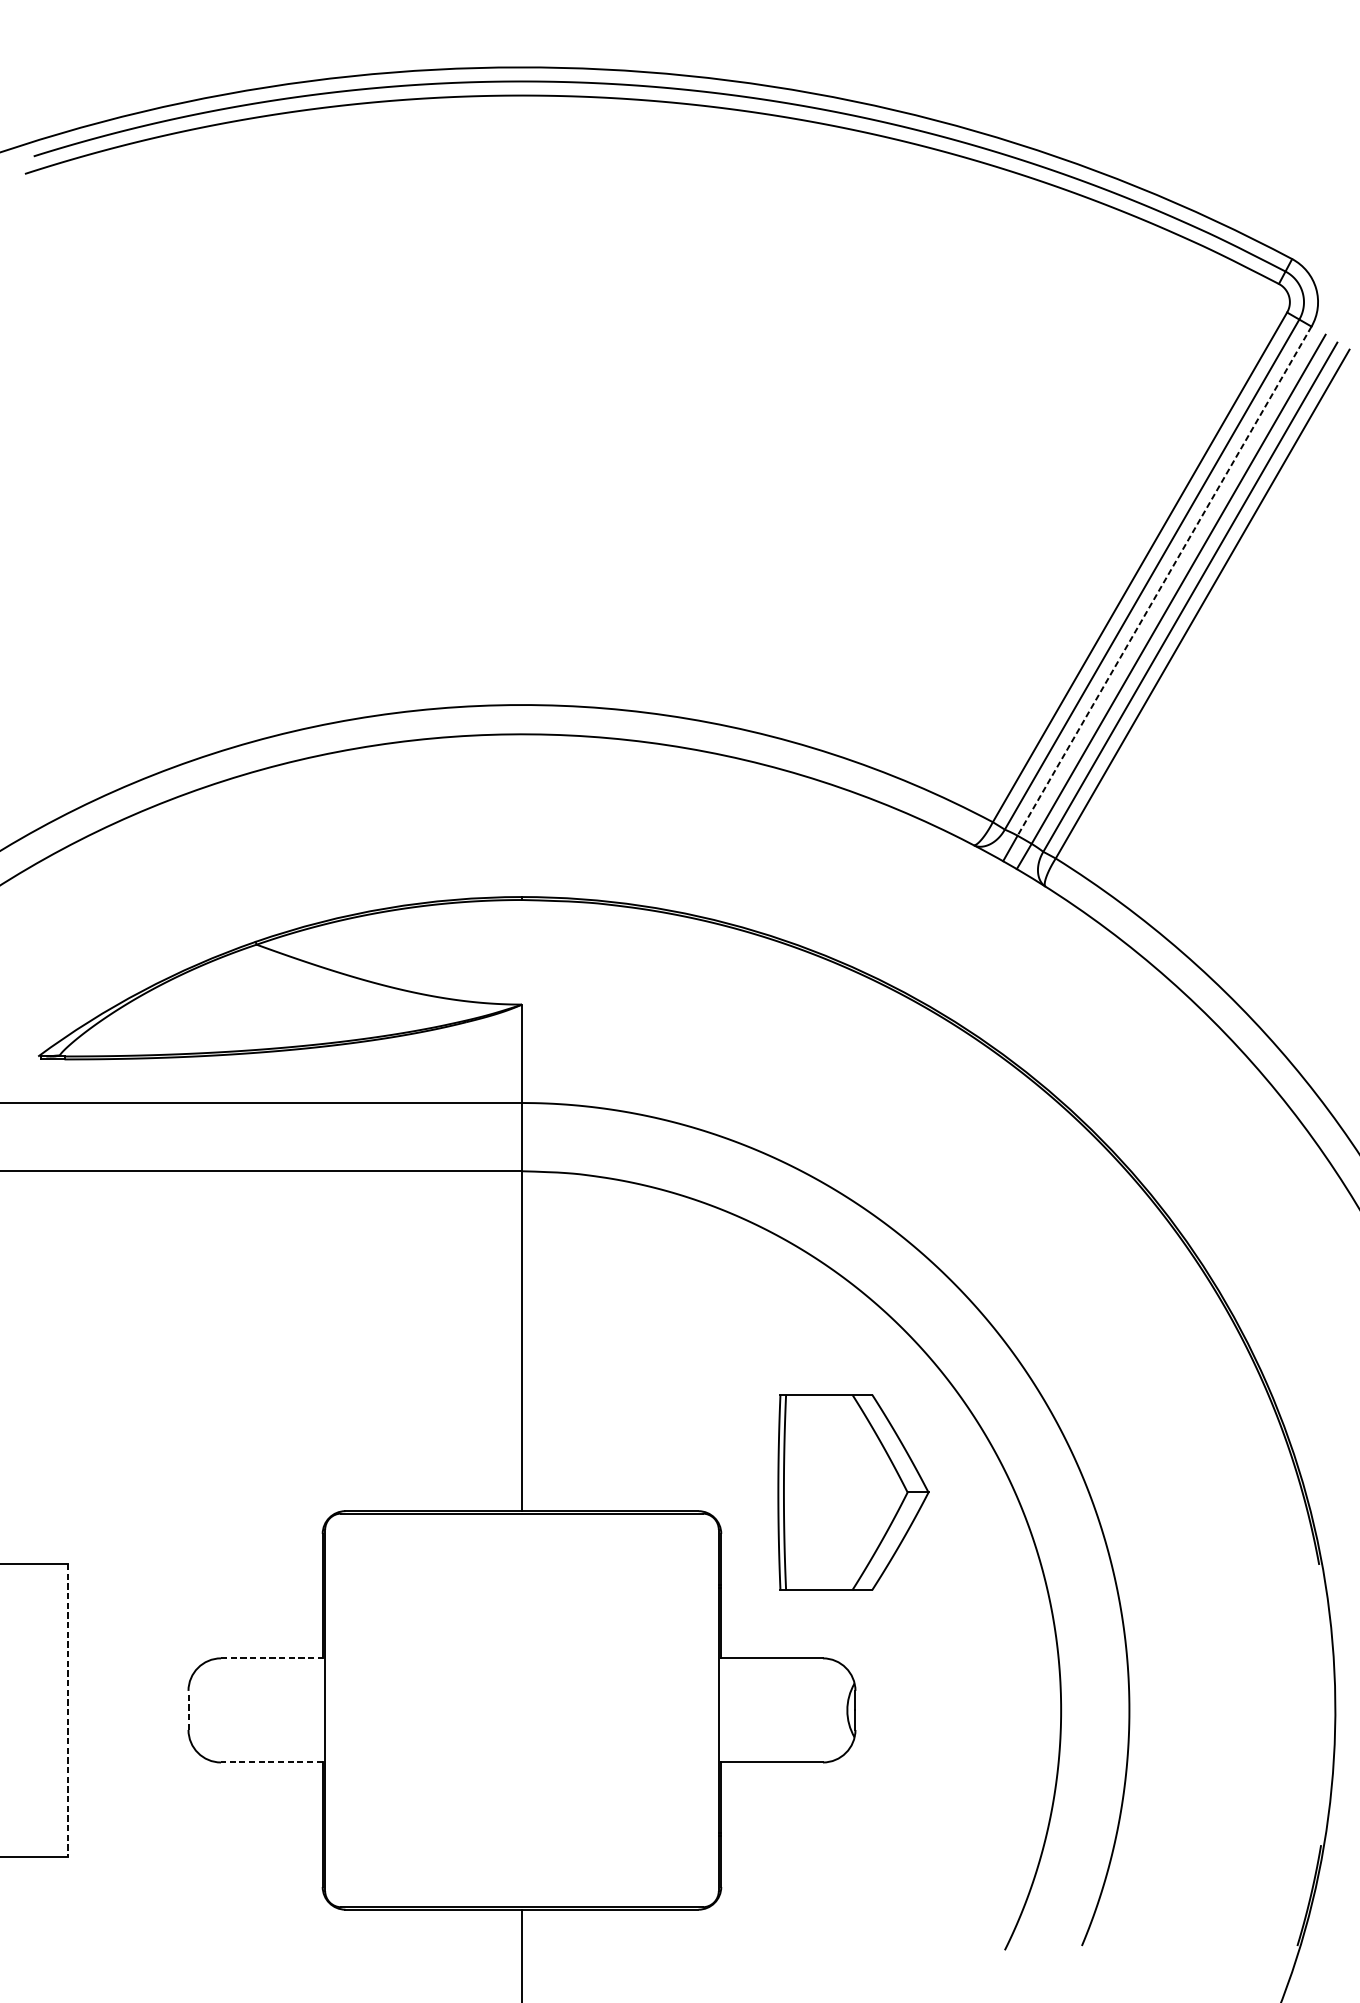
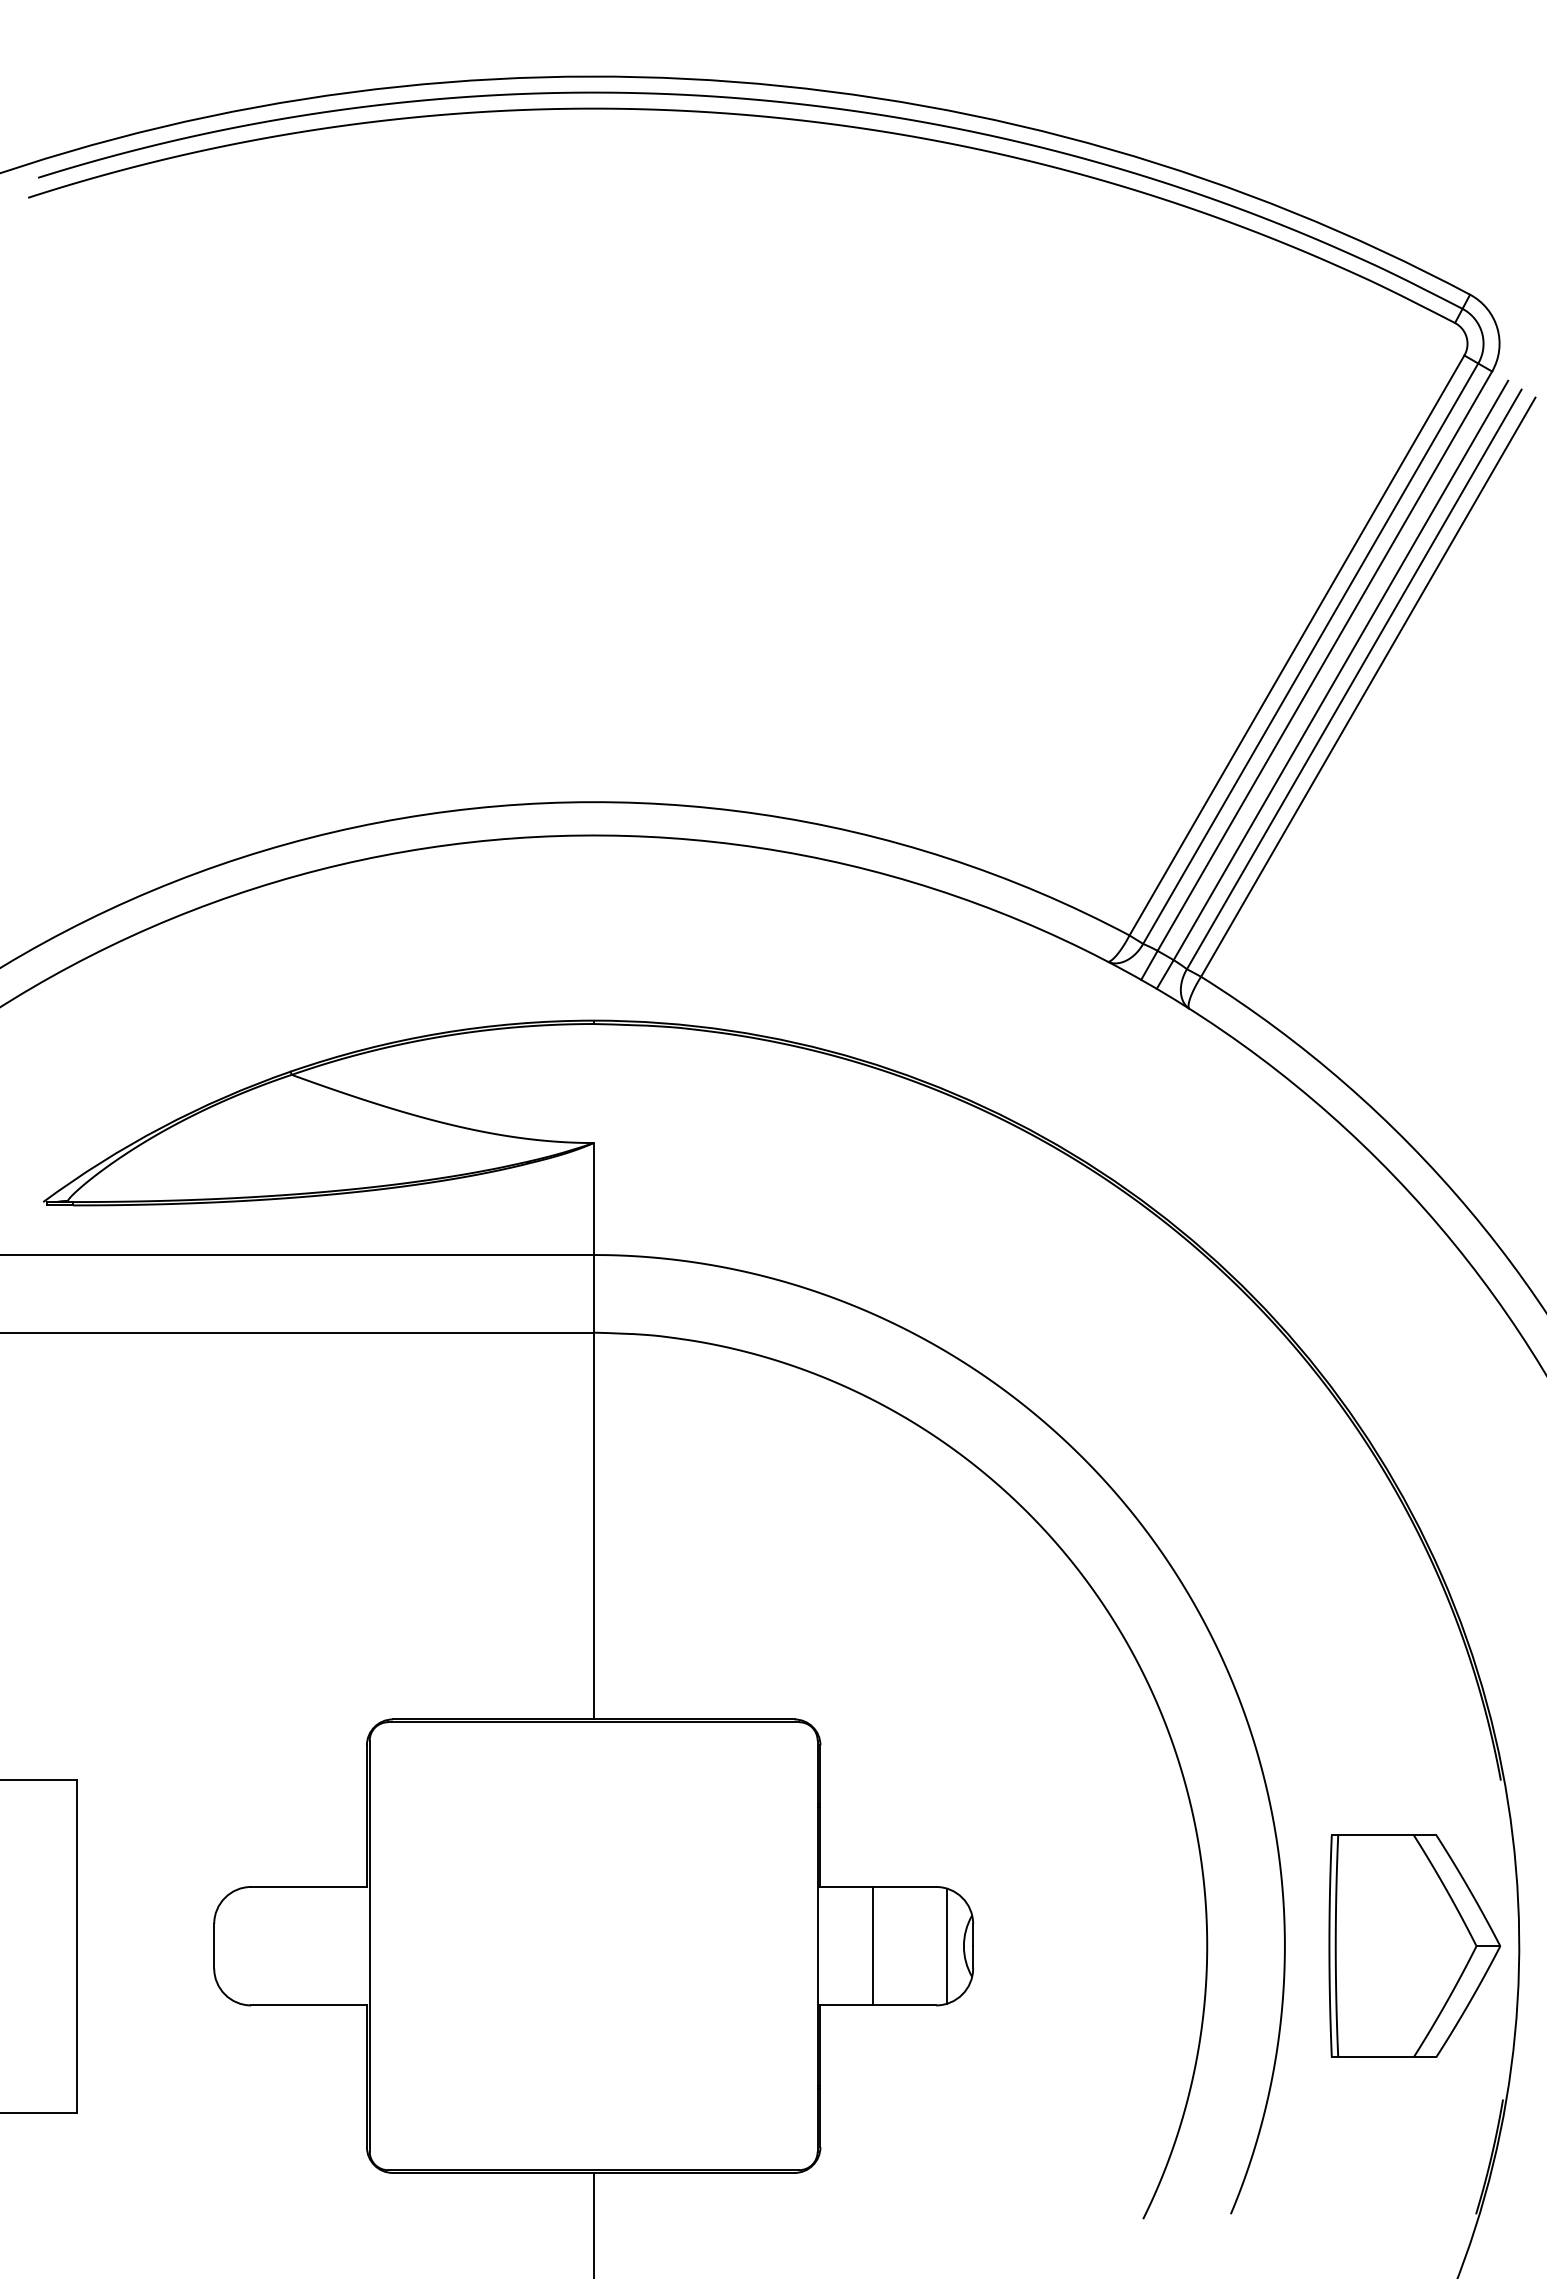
line: (1164, 581) -> (1324, 661), dashed -> solid
part: (853, 1491) -> (1414, 1945), moved
line: (272, 1657) -> (309, 1886), dashed -> solid
line: (188, 1709) -> (214, 1945), dashed -> solid
line: (767, 1709) -> (873, 1945), added
line: (832, 1709) -> (947, 1945), added
line: (68, 1710) -> (77, 1946), dashed -> solid
line: (272, 1762) -> (309, 2005), dashed -> solid

